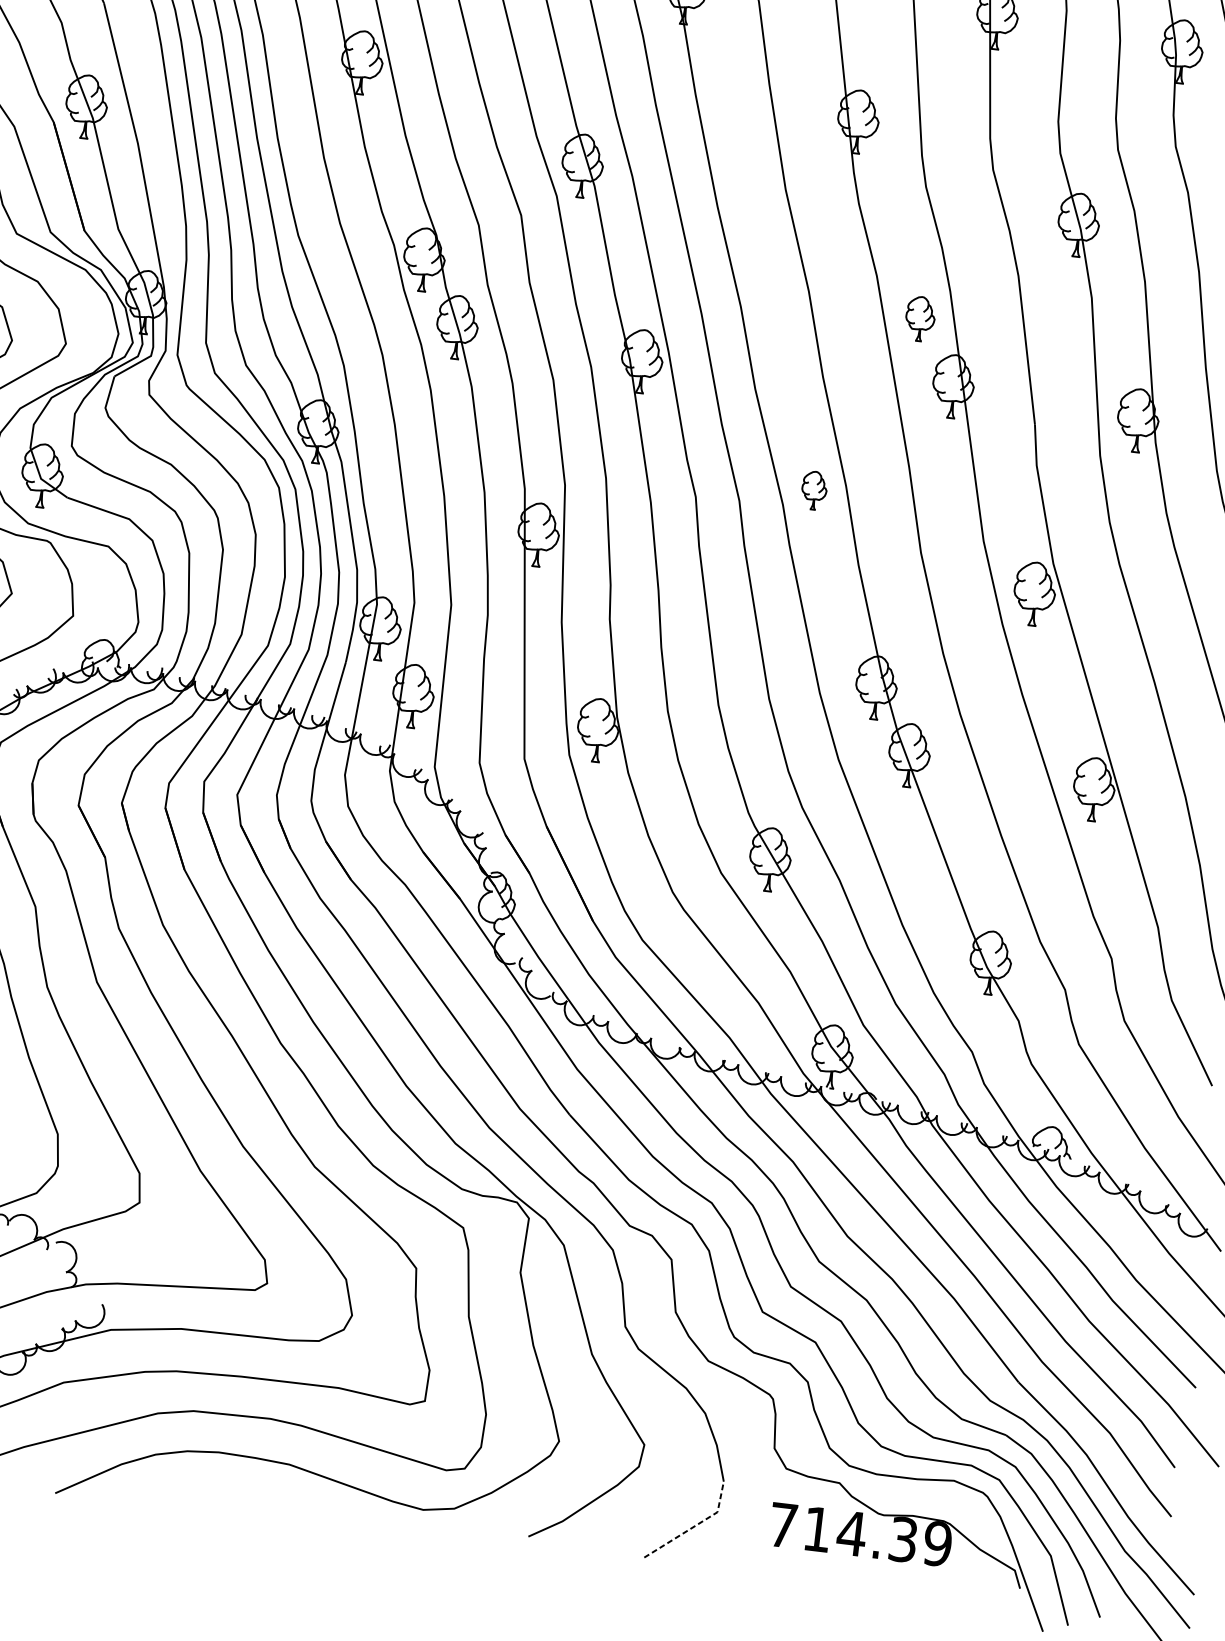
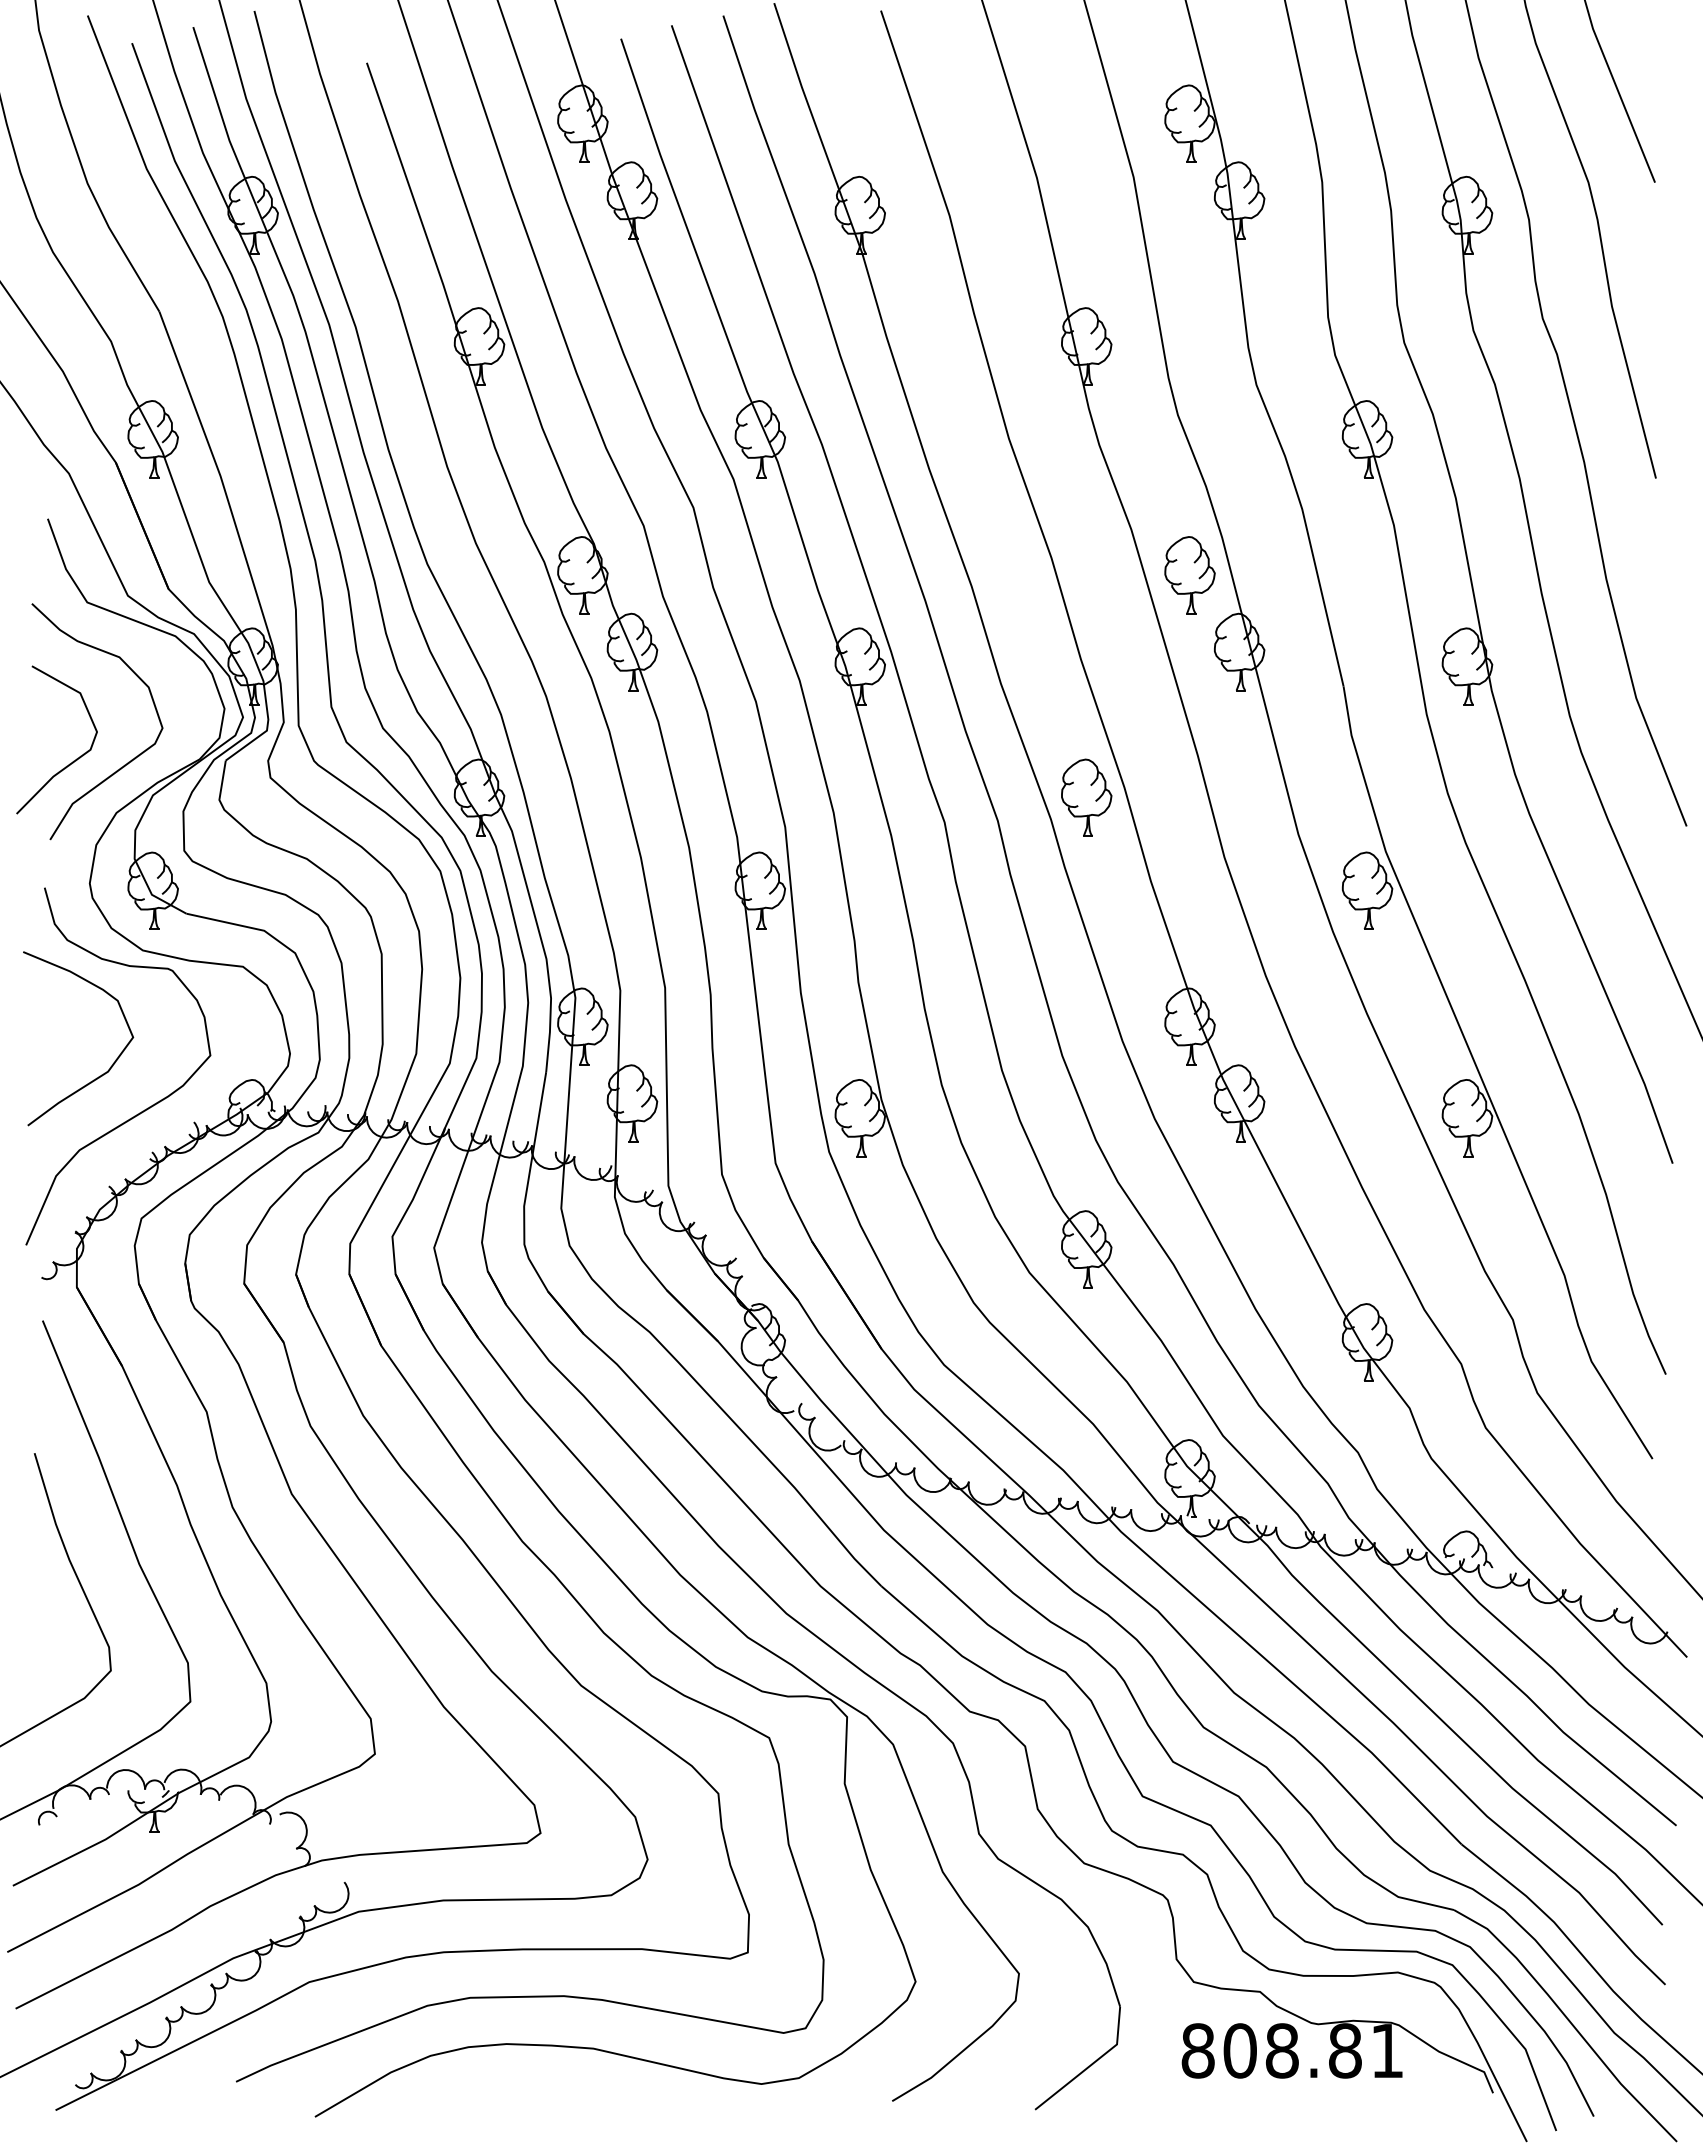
part: (919, 319) -> (1189, 575), size x1.43
part: (814, 490) -> (1086, 797), size x1.67
line: (694, 1526) -> (1091, 2064), dashed -> solid
text: (860, 1534) -> (1292, 2050), 714.39 -> 808.81

